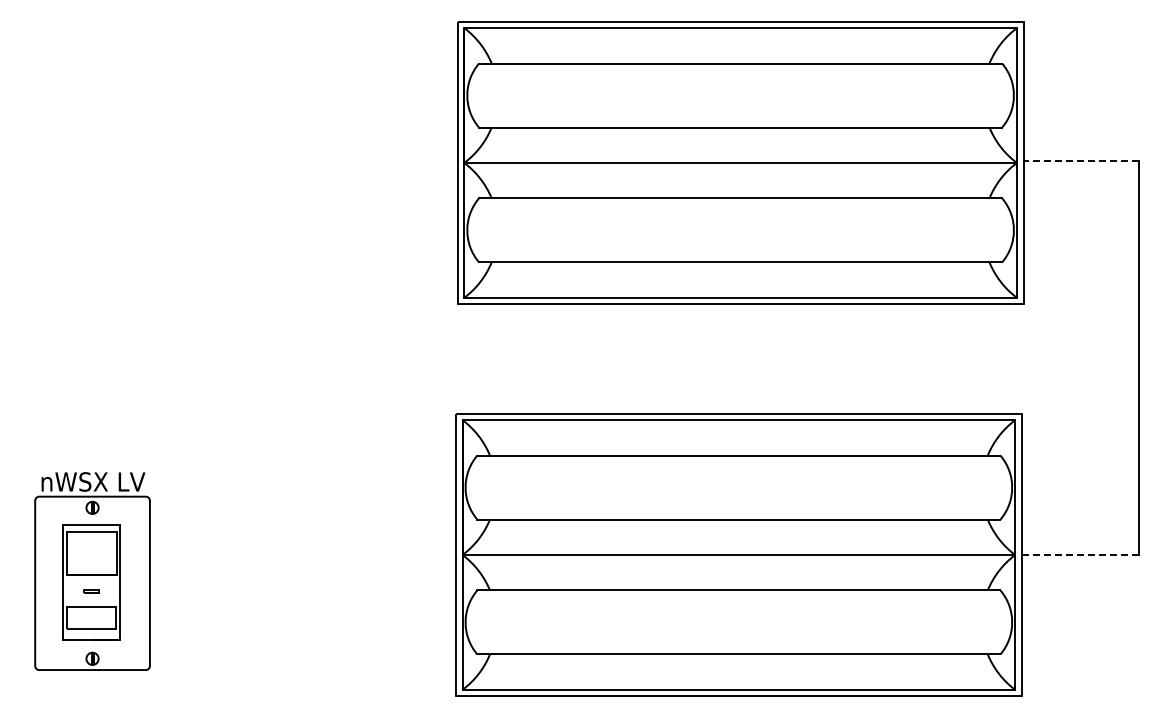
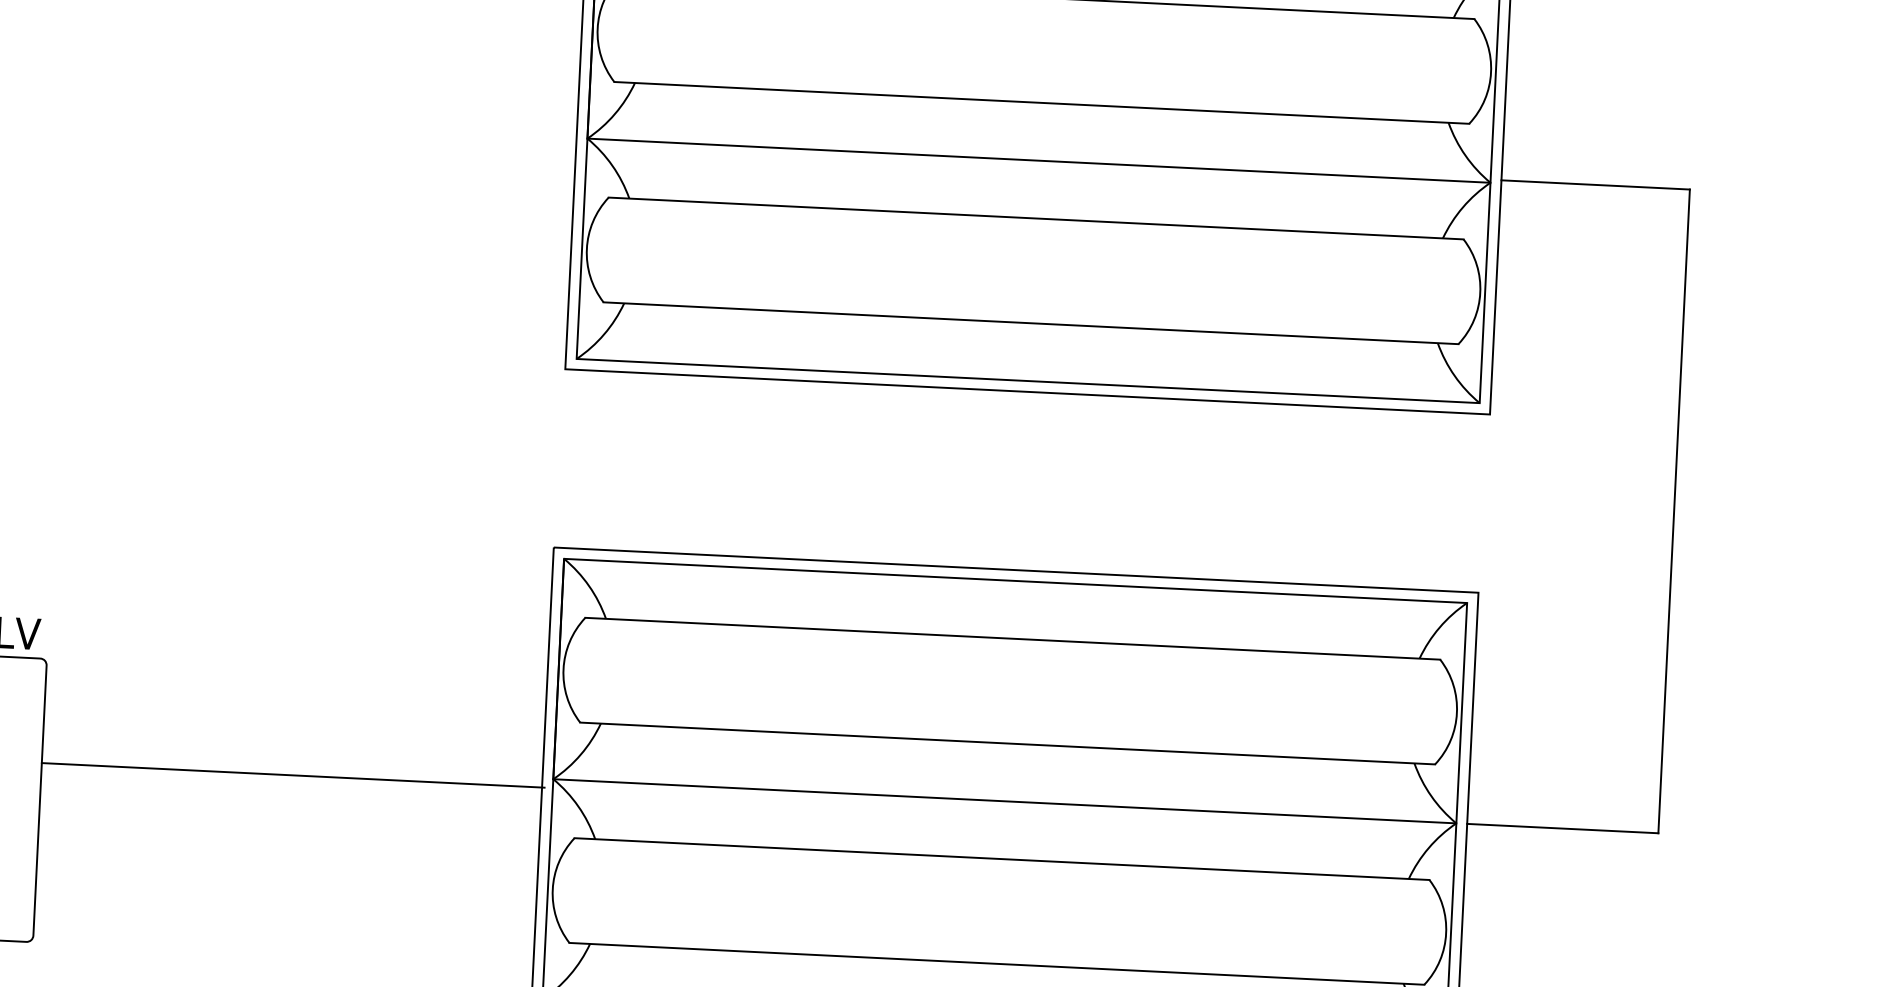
line: (1081, 161) -> (1596, 185), dashed -> solid
line: (1080, 555) -> (1563, 829), dashed -> solid
line: (303, 560) -> (292, 775), added

